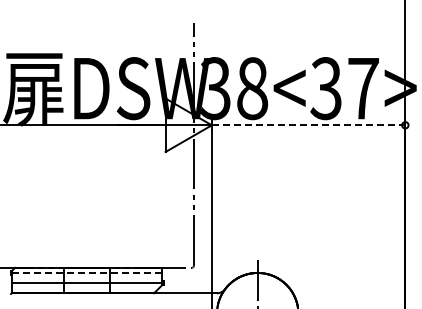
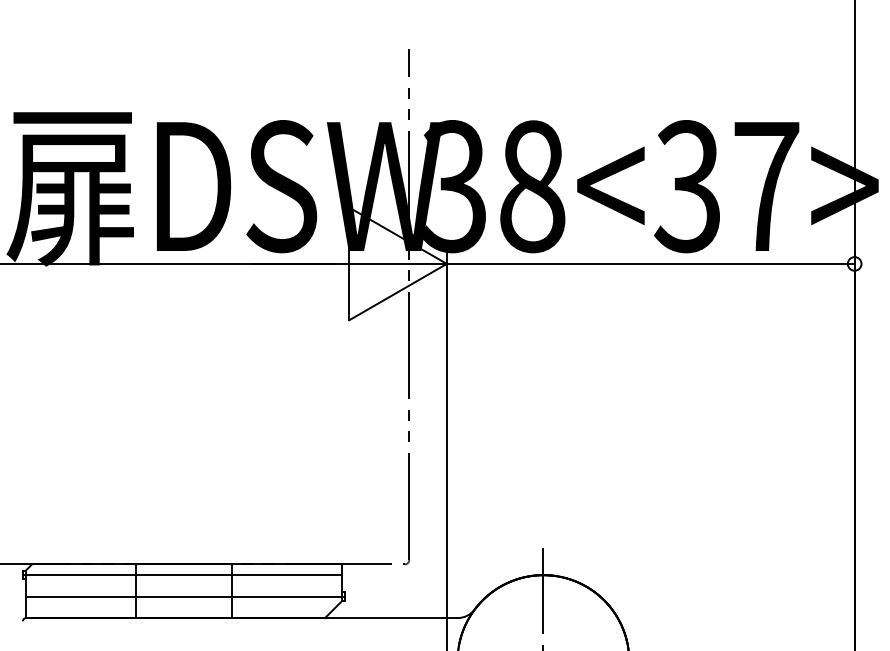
line: (308, 125) -> (650, 264), dashed -> solid
line: (86, 272) -> (182, 574), dashed -> solid

